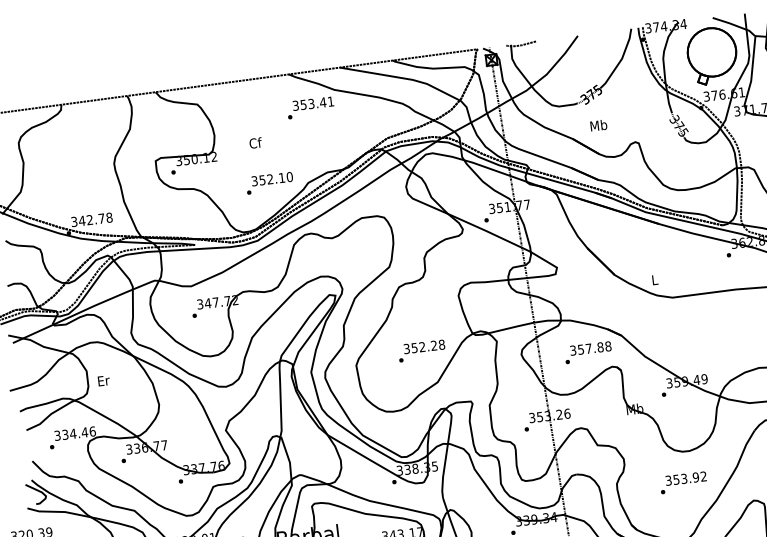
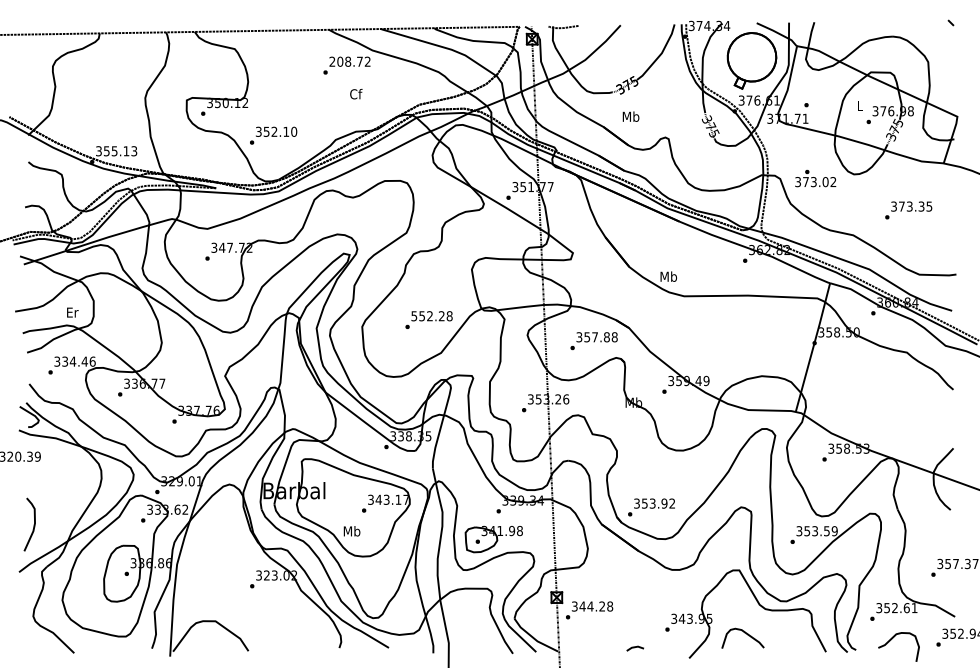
text: (312, 103) -> (349, 61), 353.41 -> 208.72
text: (255, 143) -> (356, 94), moved
text: (269, 183) -> (273, 135), moved
text: (95, 219) -> (120, 151), 342.78 -> 355.13
text: (654, 279) -> (668, 276), L -> Mb
text: (406, 348) -> (414, 315), 352.28 -> 552.28
text: (103, 380) -> (72, 312), moved
text: (683, 482) -> (651, 507), moved

